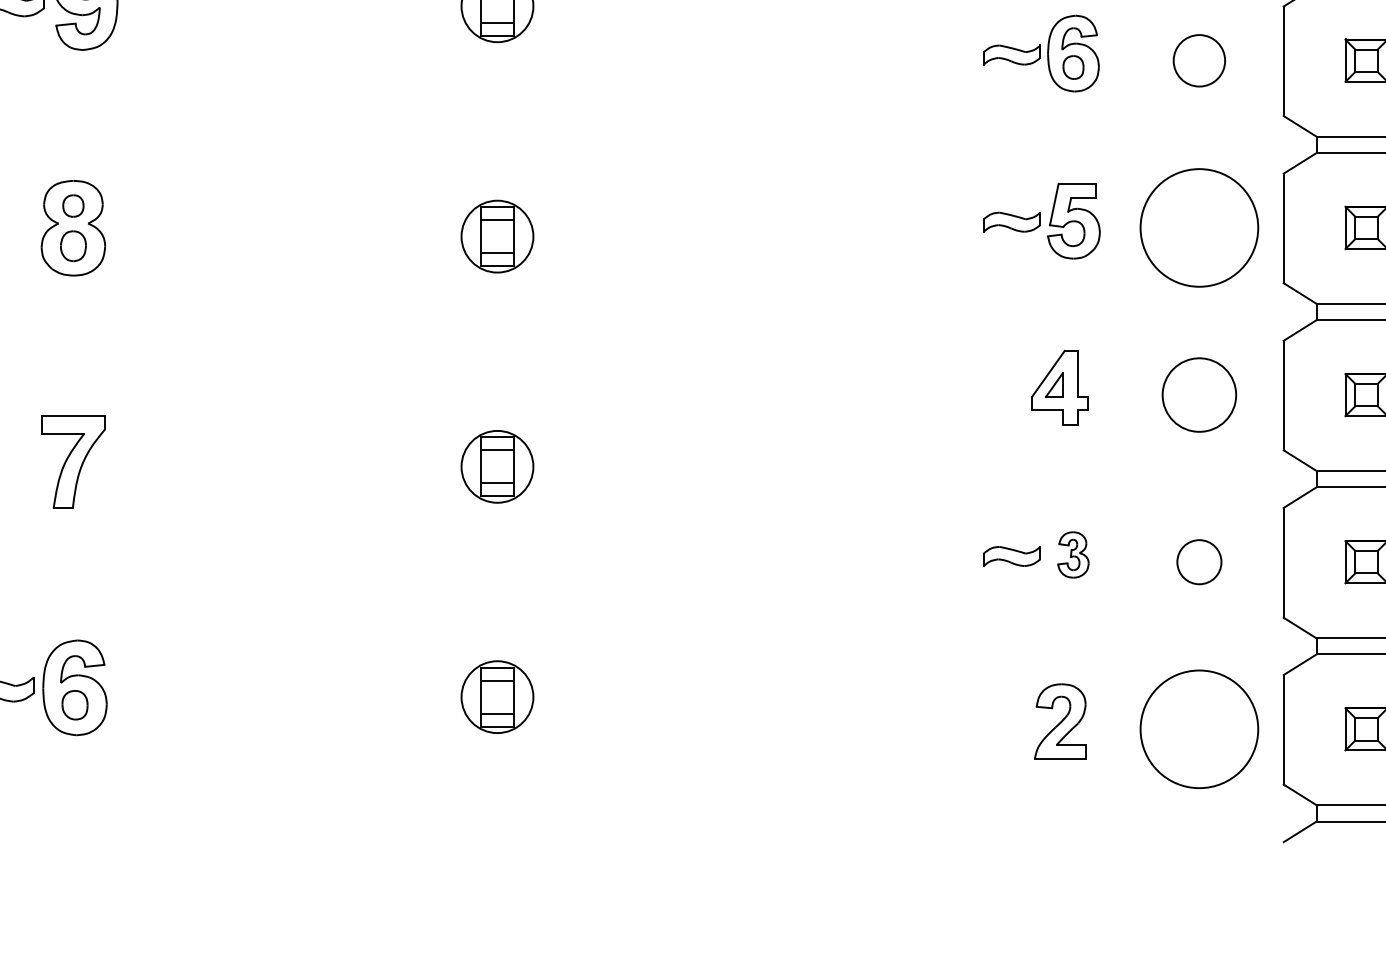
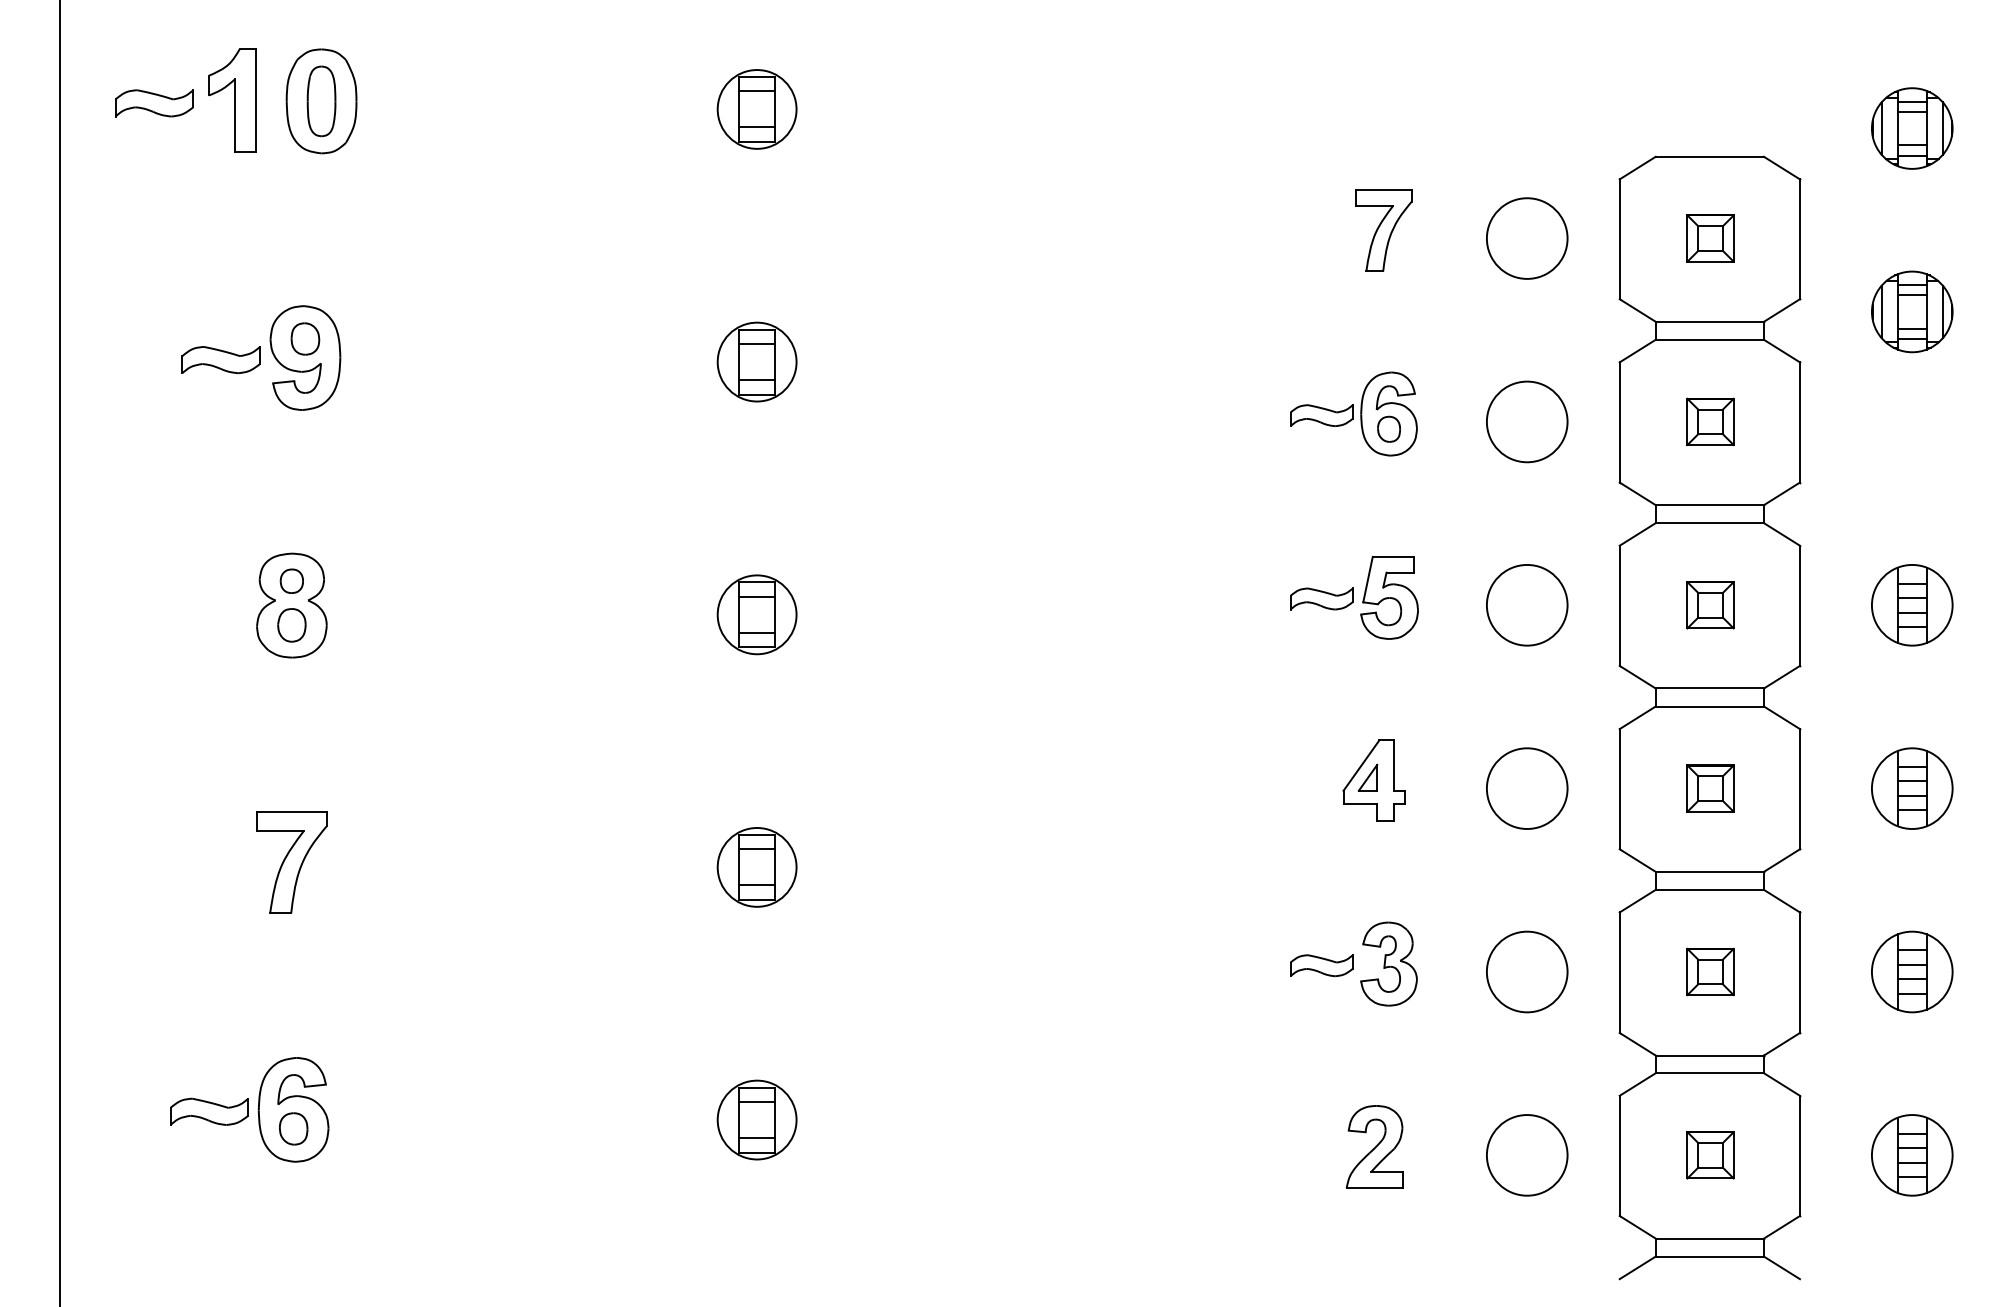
circle: (1198, 60) -> (1526, 421), size x1.43
circle: (1198, 227) -> (1526, 604), size x0.62
part: (1072, 554) -> (1388, 963), size x1.67
circle: (1198, 561) -> (1526, 971), size x1.67
circle: (1198, 729) -> (1526, 1155), size x0.62

